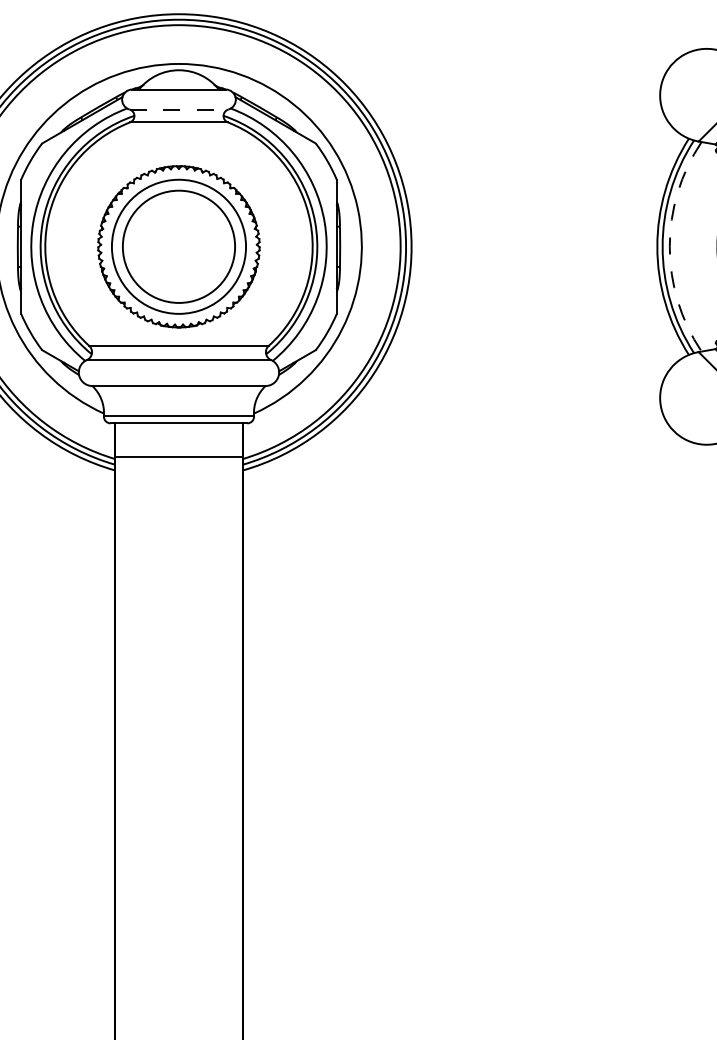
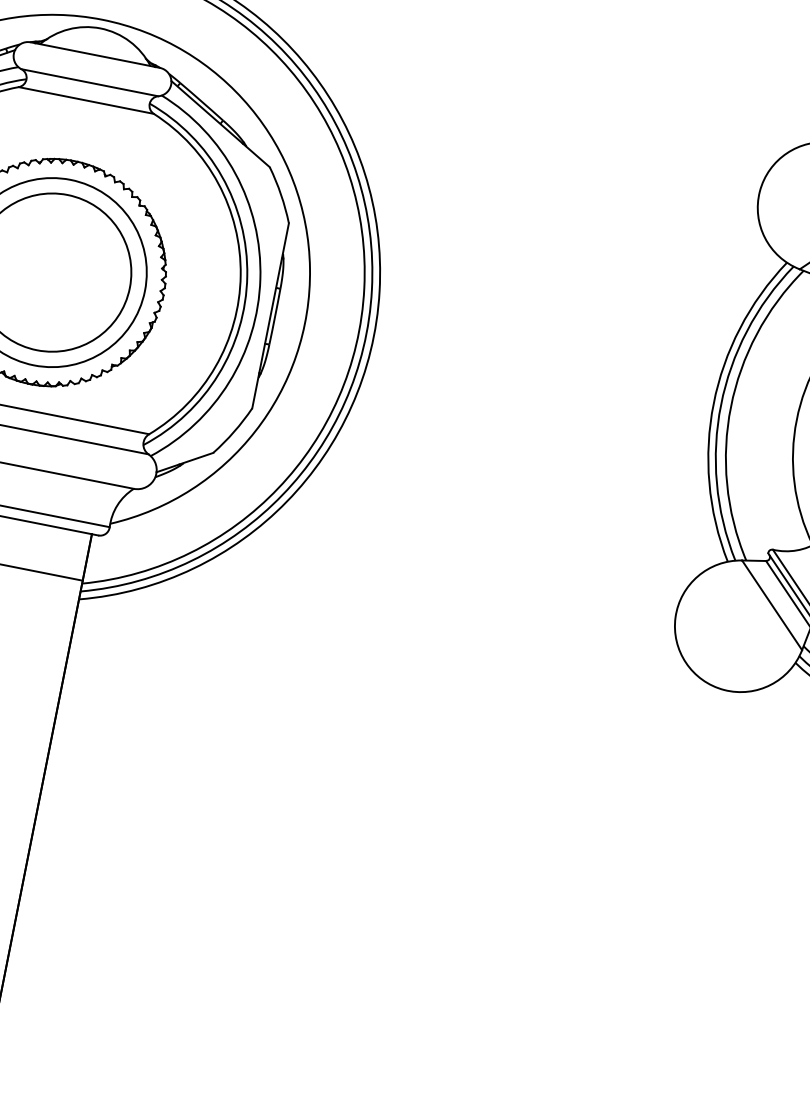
line: (179, 109) -> (90, 82), dashed -> solid
arc: (669, 246) -> (730, 406), dashed -> solid

